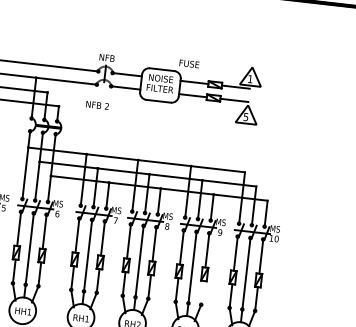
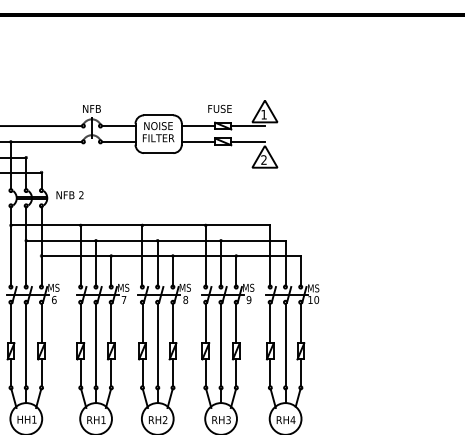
text: (189, 63) -> (219, 108), moved
text: (97, 105) -> (69, 195), moved
text: (245, 116) -> (263, 159), 5 -> 2
line: (202, 291) -> (236, 372), added

